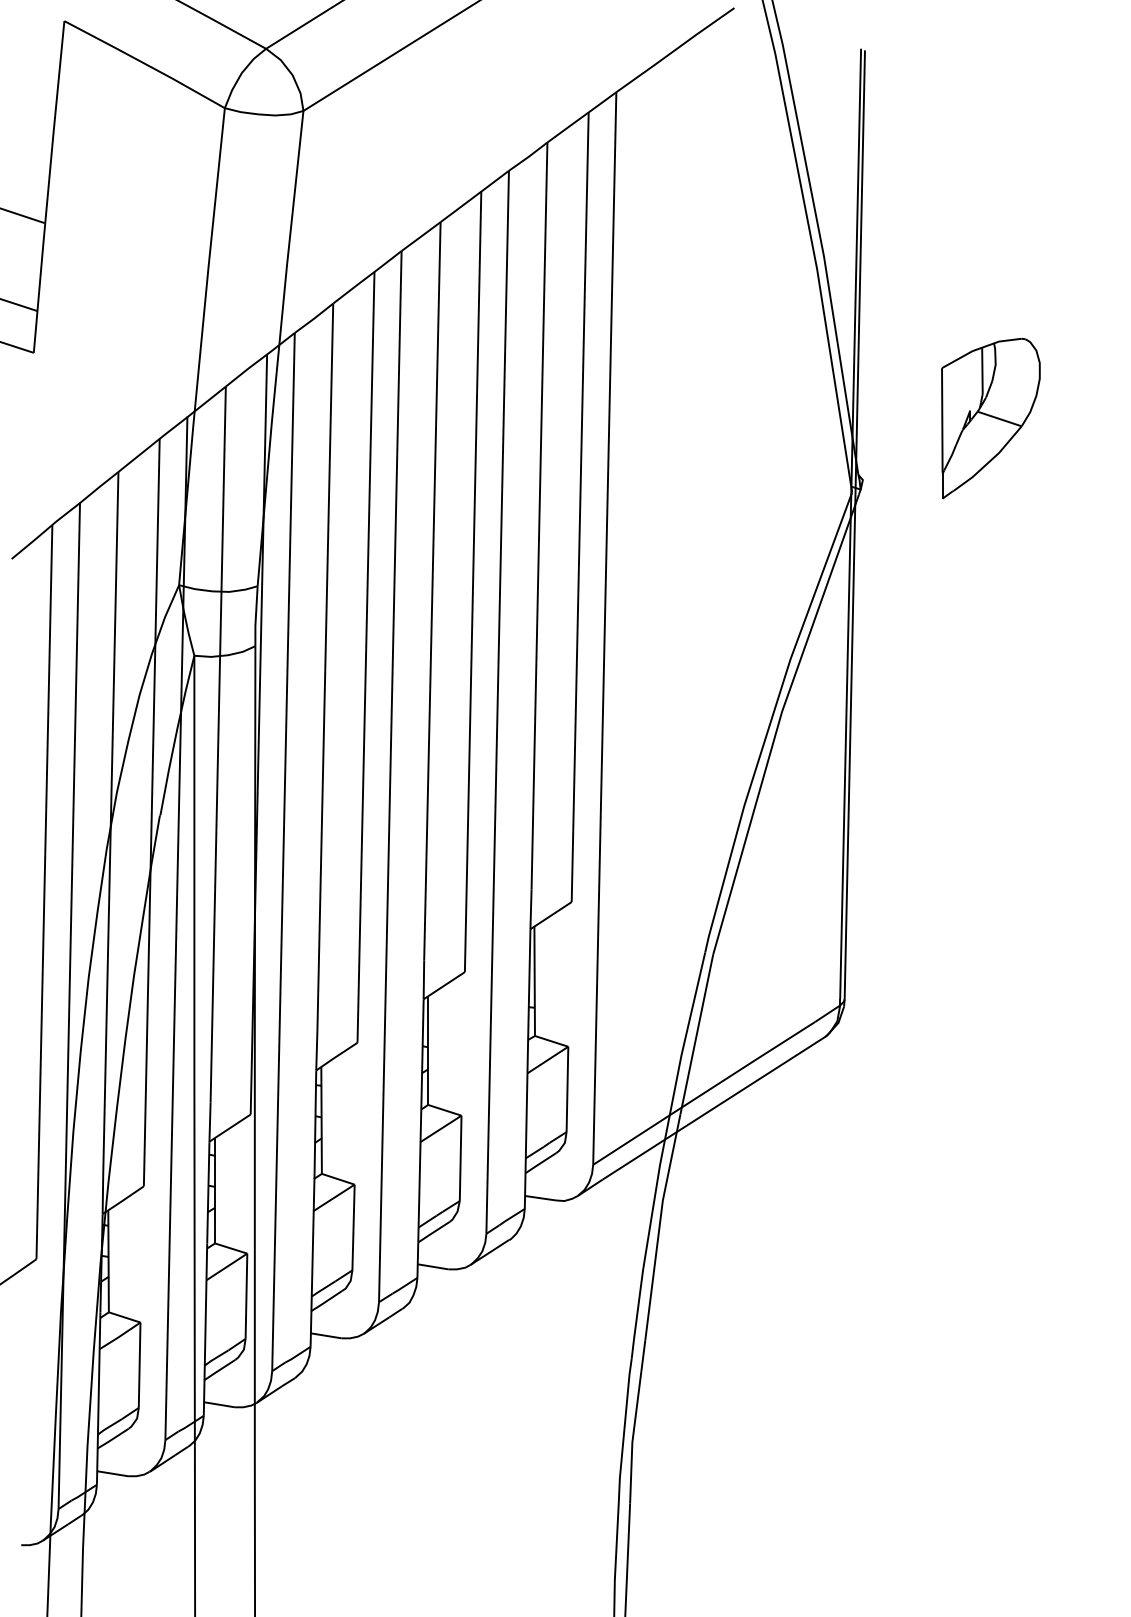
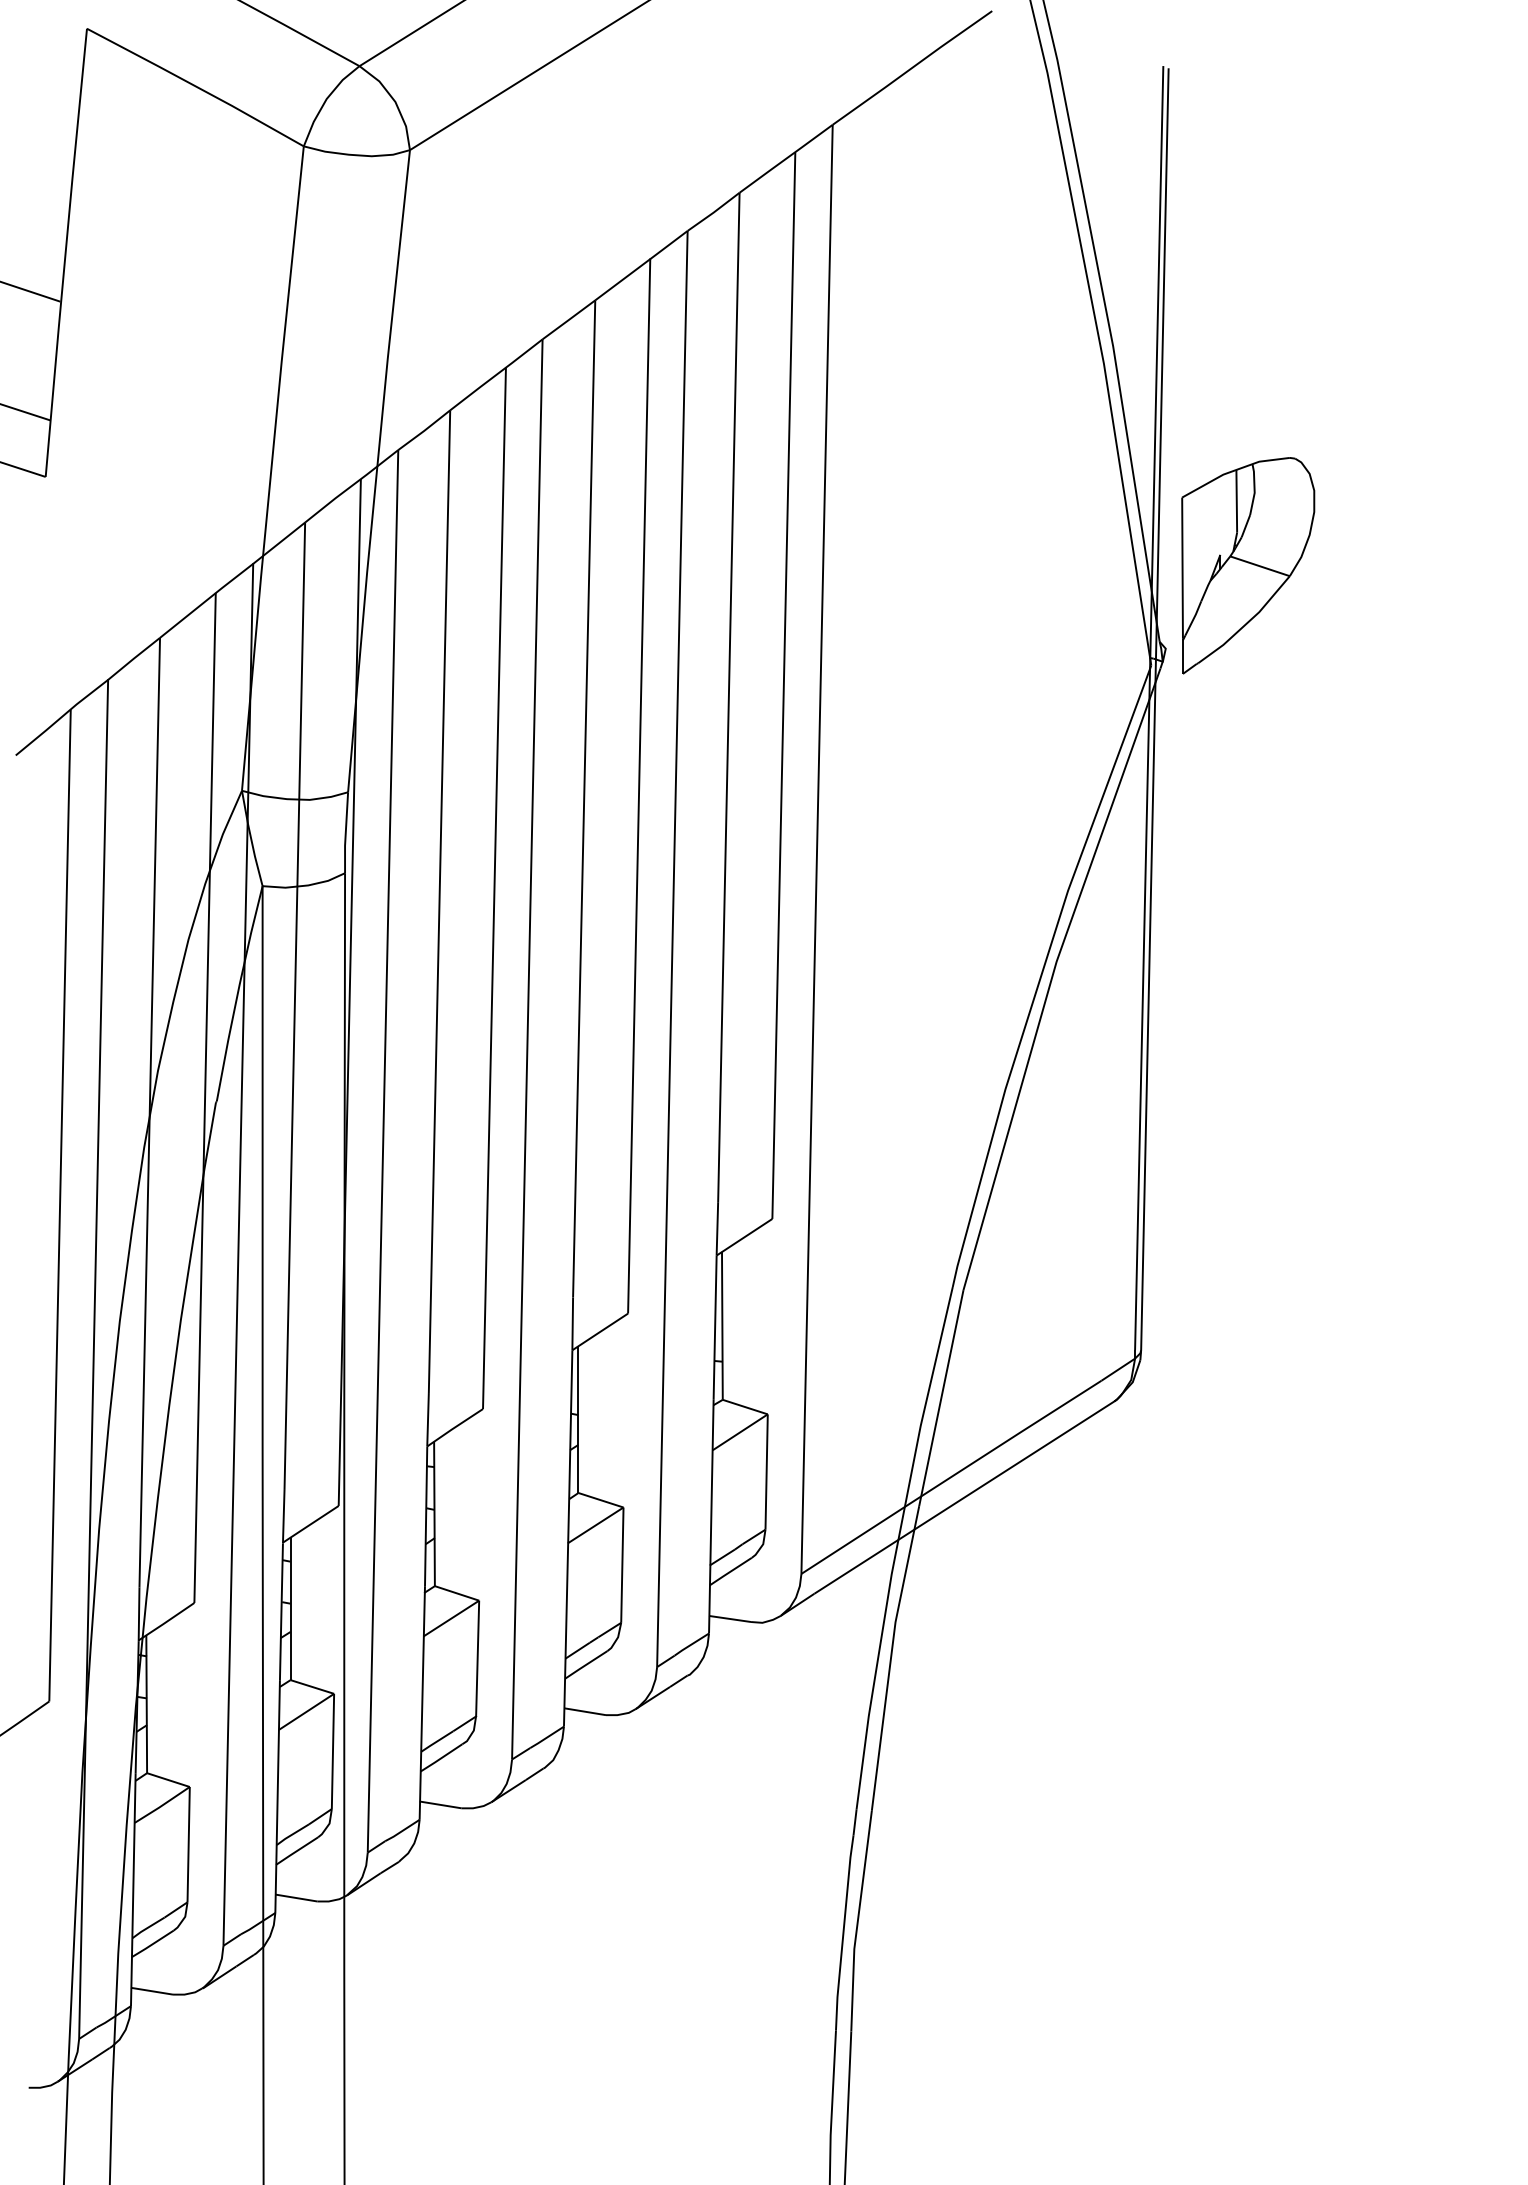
part: (990, 418) -> (1247, 565), moved

